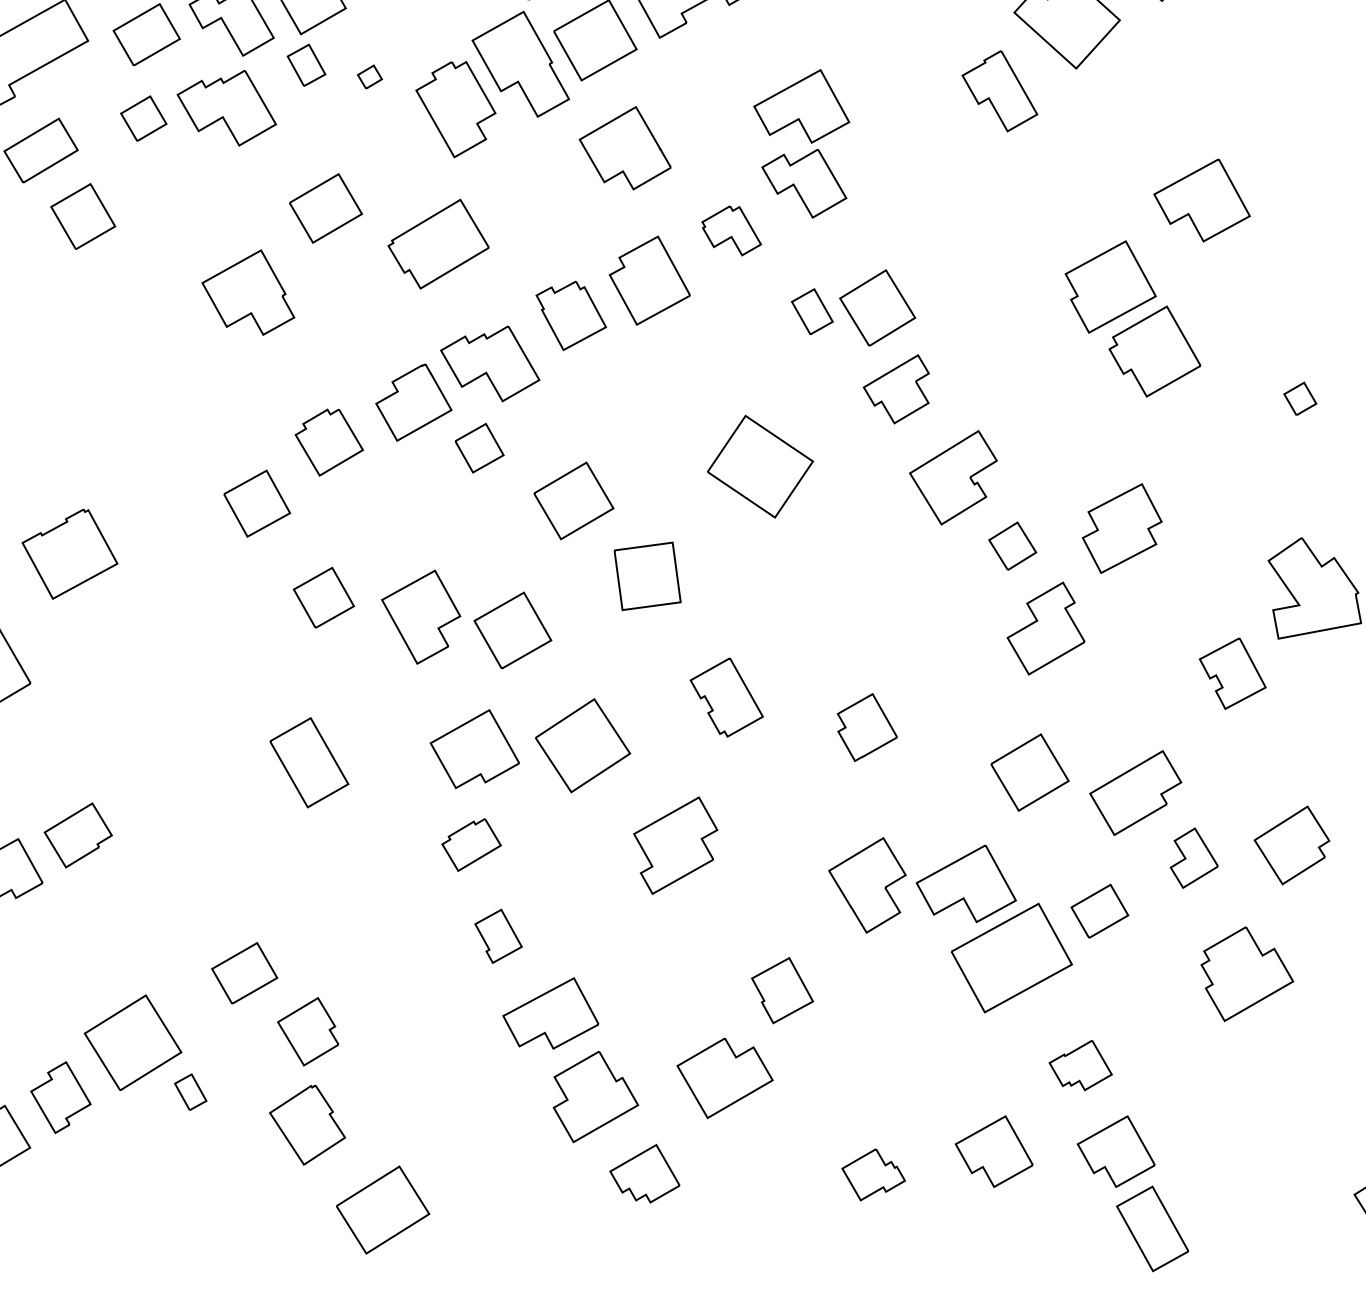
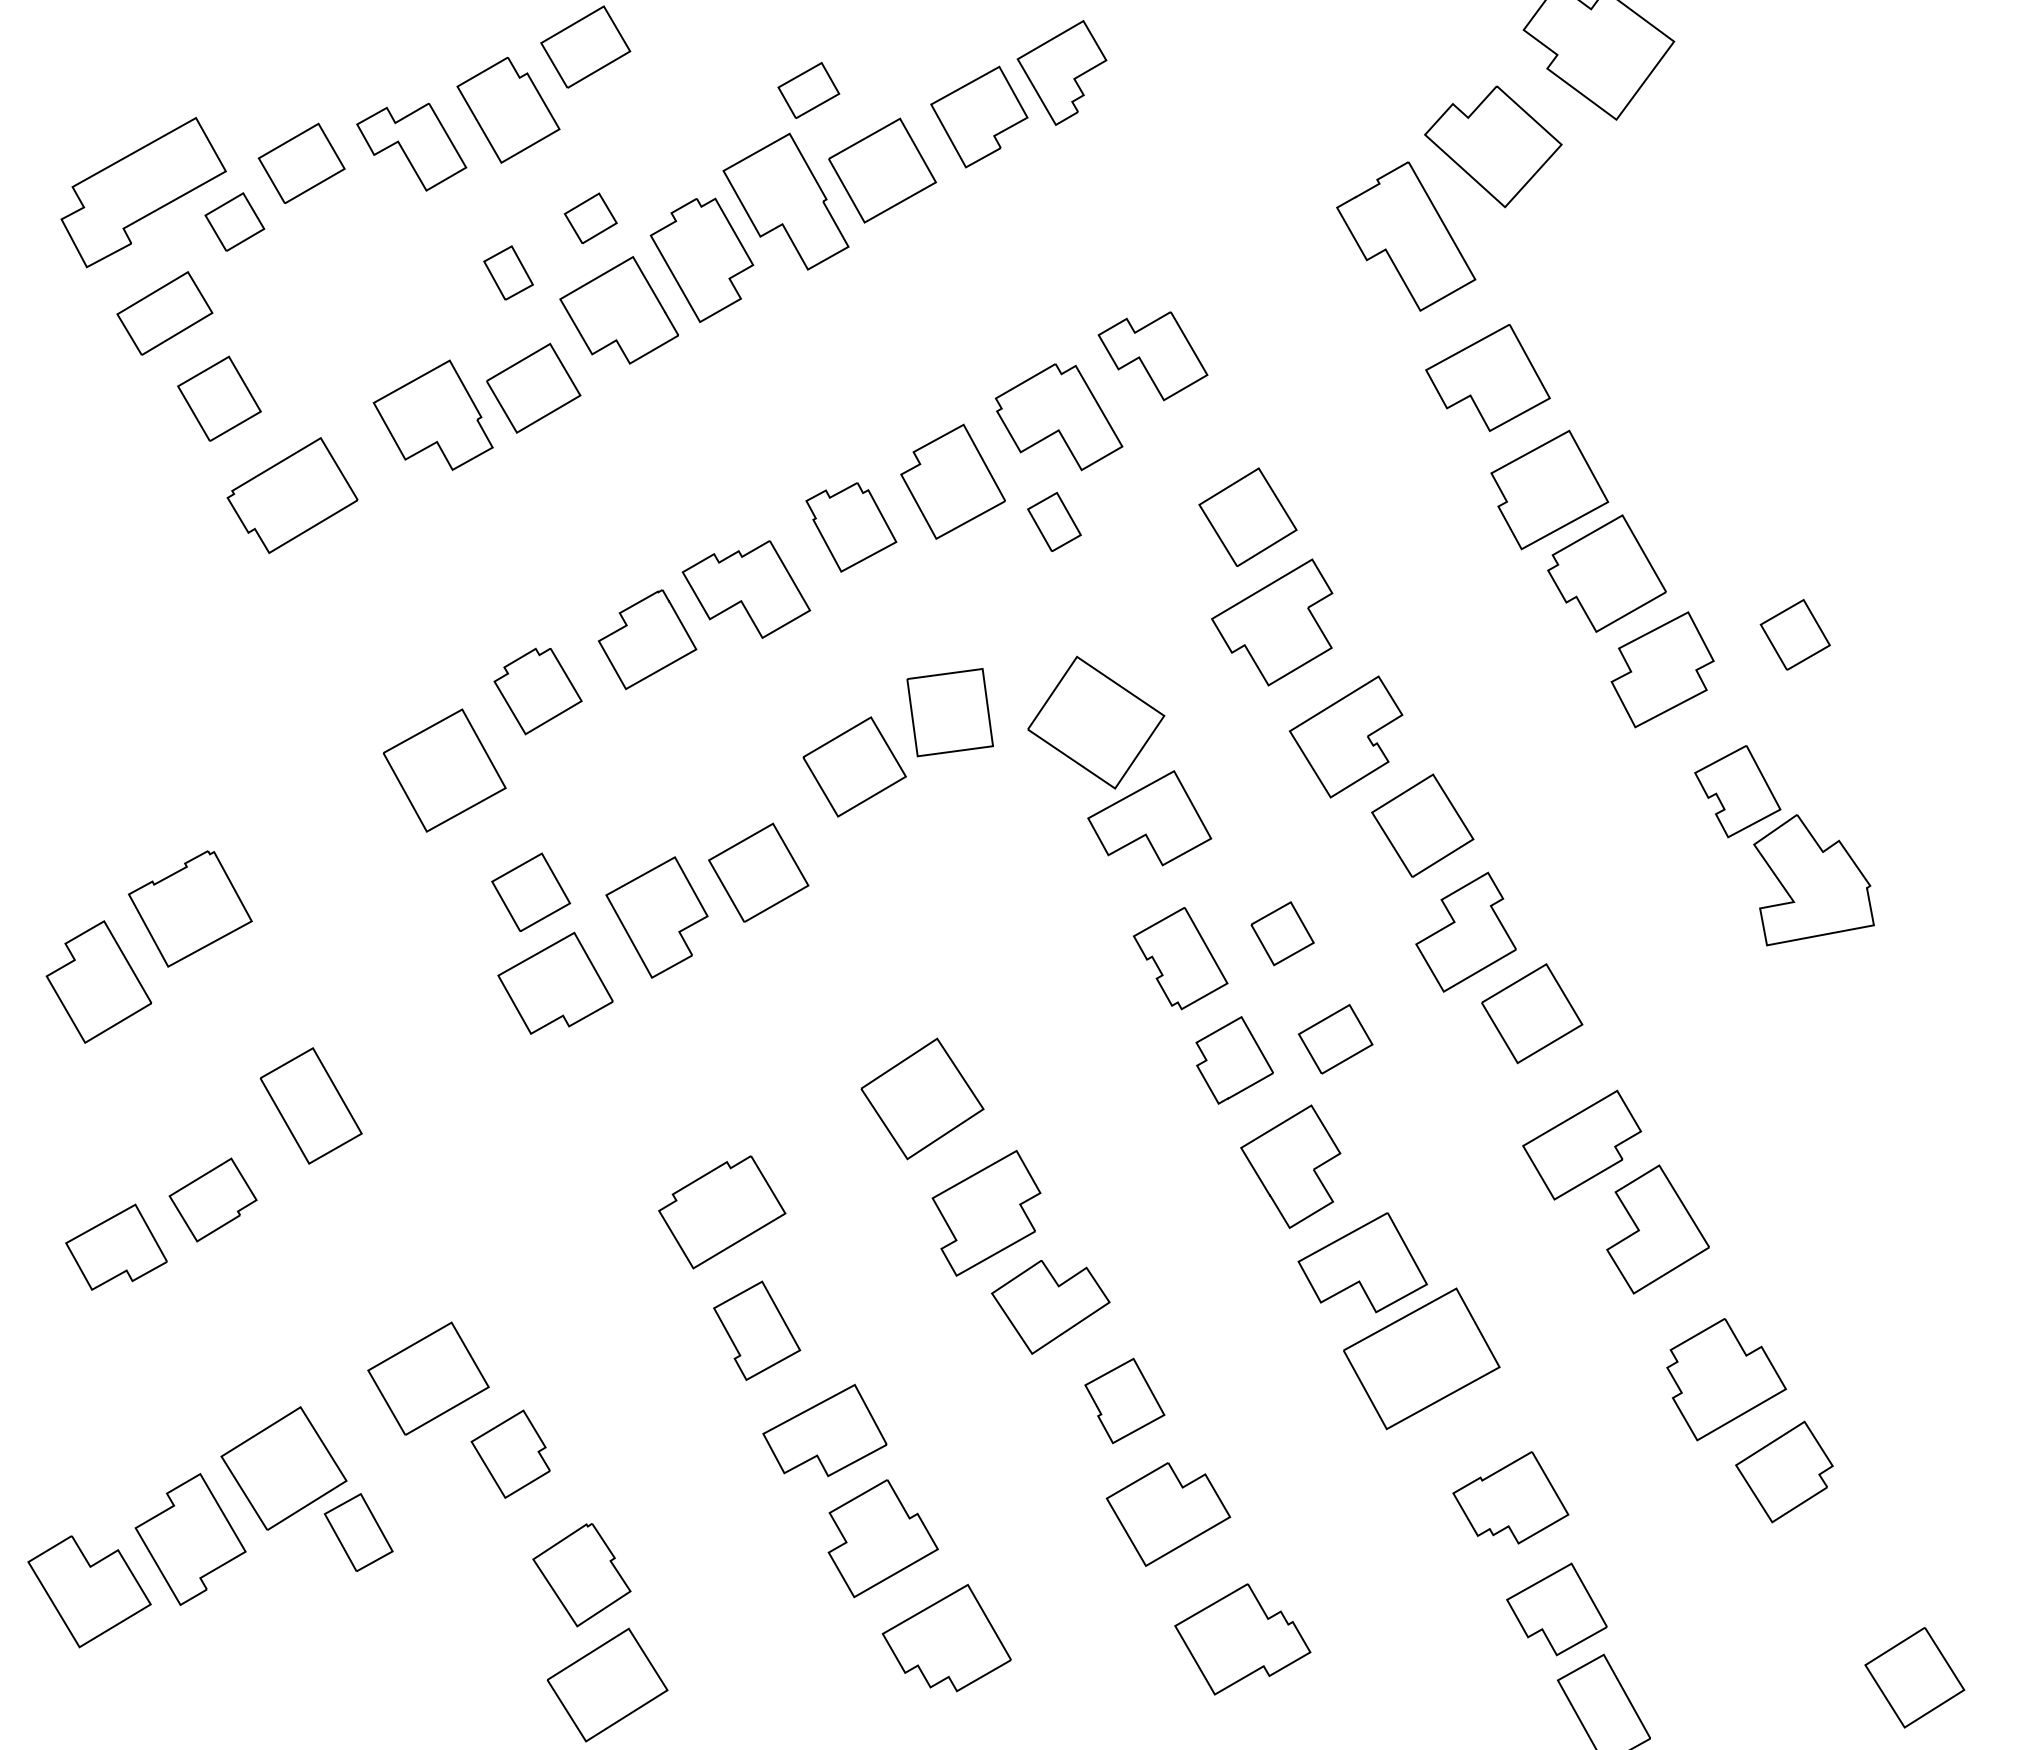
part: (306, 64) -> (508, 272), moved
part: (369, 76) -> (590, 217), size x1.67
part: (1000, 91) -> (1406, 236), size x1.43
part: (801, 106) -> (1149, 818), moved
part: (226, 108) -> (405, 258), removed
part: (143, 118) -> (234, 221), moved
part: (624, 148) -> (618, 310), moved
part: (1201, 200) -> (1487, 378), moved
part: (731, 230) -> (1058, 417), size x1.67
part: (438, 244) -> (292, 495), moved
part: (247, 292) -> (432, 414), moved
part: (812, 311) -> (1054, 521), moved
part: (896, 389) -> (1272, 622), size x1.43
part: (1299, 398) -> (1794, 634), size x1.67
part: (479, 448) -> (1282, 933), moved
part: (257, 503) -> (444, 770), size x1.43
part: (1122, 528) -> (1662, 669), moved
part: (1012, 546) -> (1422, 825), size x1.67
part: (70, 553) -> (190, 908), moved
part: (647, 576) -> (949, 712), moved
part: (512, 630) -> (758, 872), moved
part: (1232, 673) -> (1737, 791), moved
part: (726, 697) -> (1180, 958), moved
part: (582, 745) -> (922, 1098), moved
part: (474, 748) -> (555, 982), moved
part: (308, 762) -> (310, 1105), moved
part: (1030, 772) -> (1532, 1013), moved
part: (471, 845) -> (722, 1212), size x1.67
part: (1292, 845) -> (1784, 1471), moved
part: (1193, 858) -> (1657, 1229), size x1.67
part: (867, 885) -> (1290, 1166), moved
part: (1099, 911) -> (1335, 1039), moved
part: (725, 918) -> (1050, 1307), added
part: (498, 936) -> (757, 1330), size x1.43
part: (244, 973) -> (428, 1378), size x1.43
part: (1080, 1065) -> (1510, 1497), size x1.43
part: (725, 1078) -> (1168, 1514), moved
part: (190, 1092) -> (358, 1532), size x1.67
part: (60, 1097) -> (190, 1539), size x1.43
part: (307, 1125) -> (581, 1575), moved
part: (993, 1151) -> (1398, 1609), removed
part: (644, 1173) -> (946, 1637), size x1.43
part: (873, 1174) -> (1242, 1639), size x1.67

